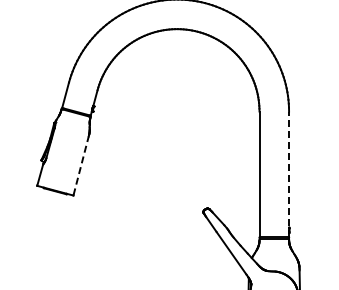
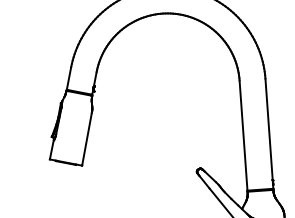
line: (81, 165) -> (87, 138), dashed -> solid
line: (289, 174) -> (269, 133), dashed -> solid

